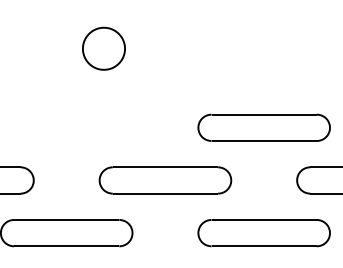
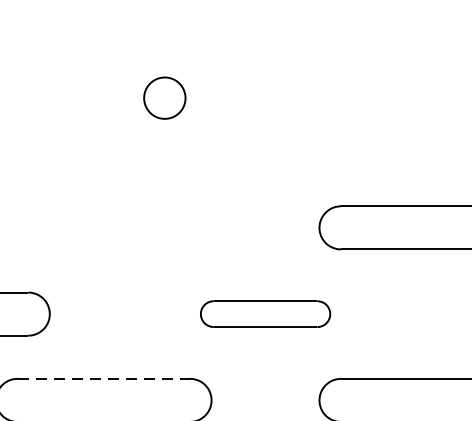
part: (103, 48) -> (164, 97), size x0.6
part: (165, 180) -> (265, 314), size x0.6
line: (66, 219) -> (103, 378), solid -> dashed

